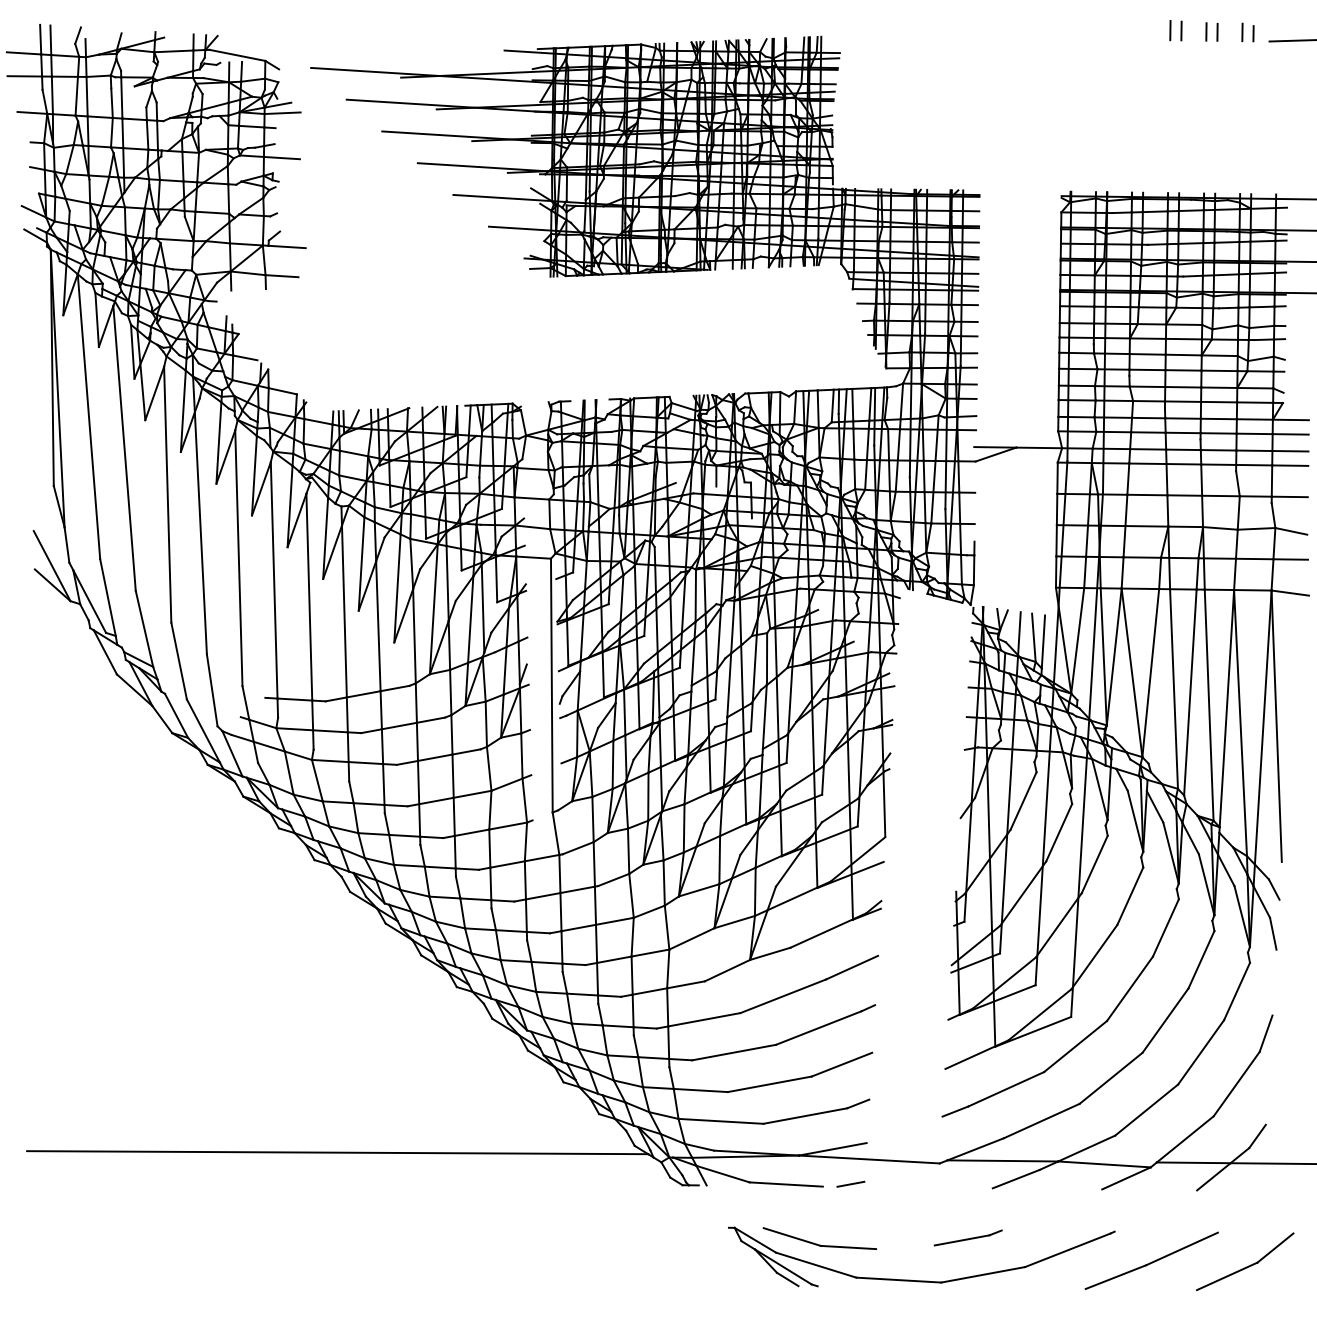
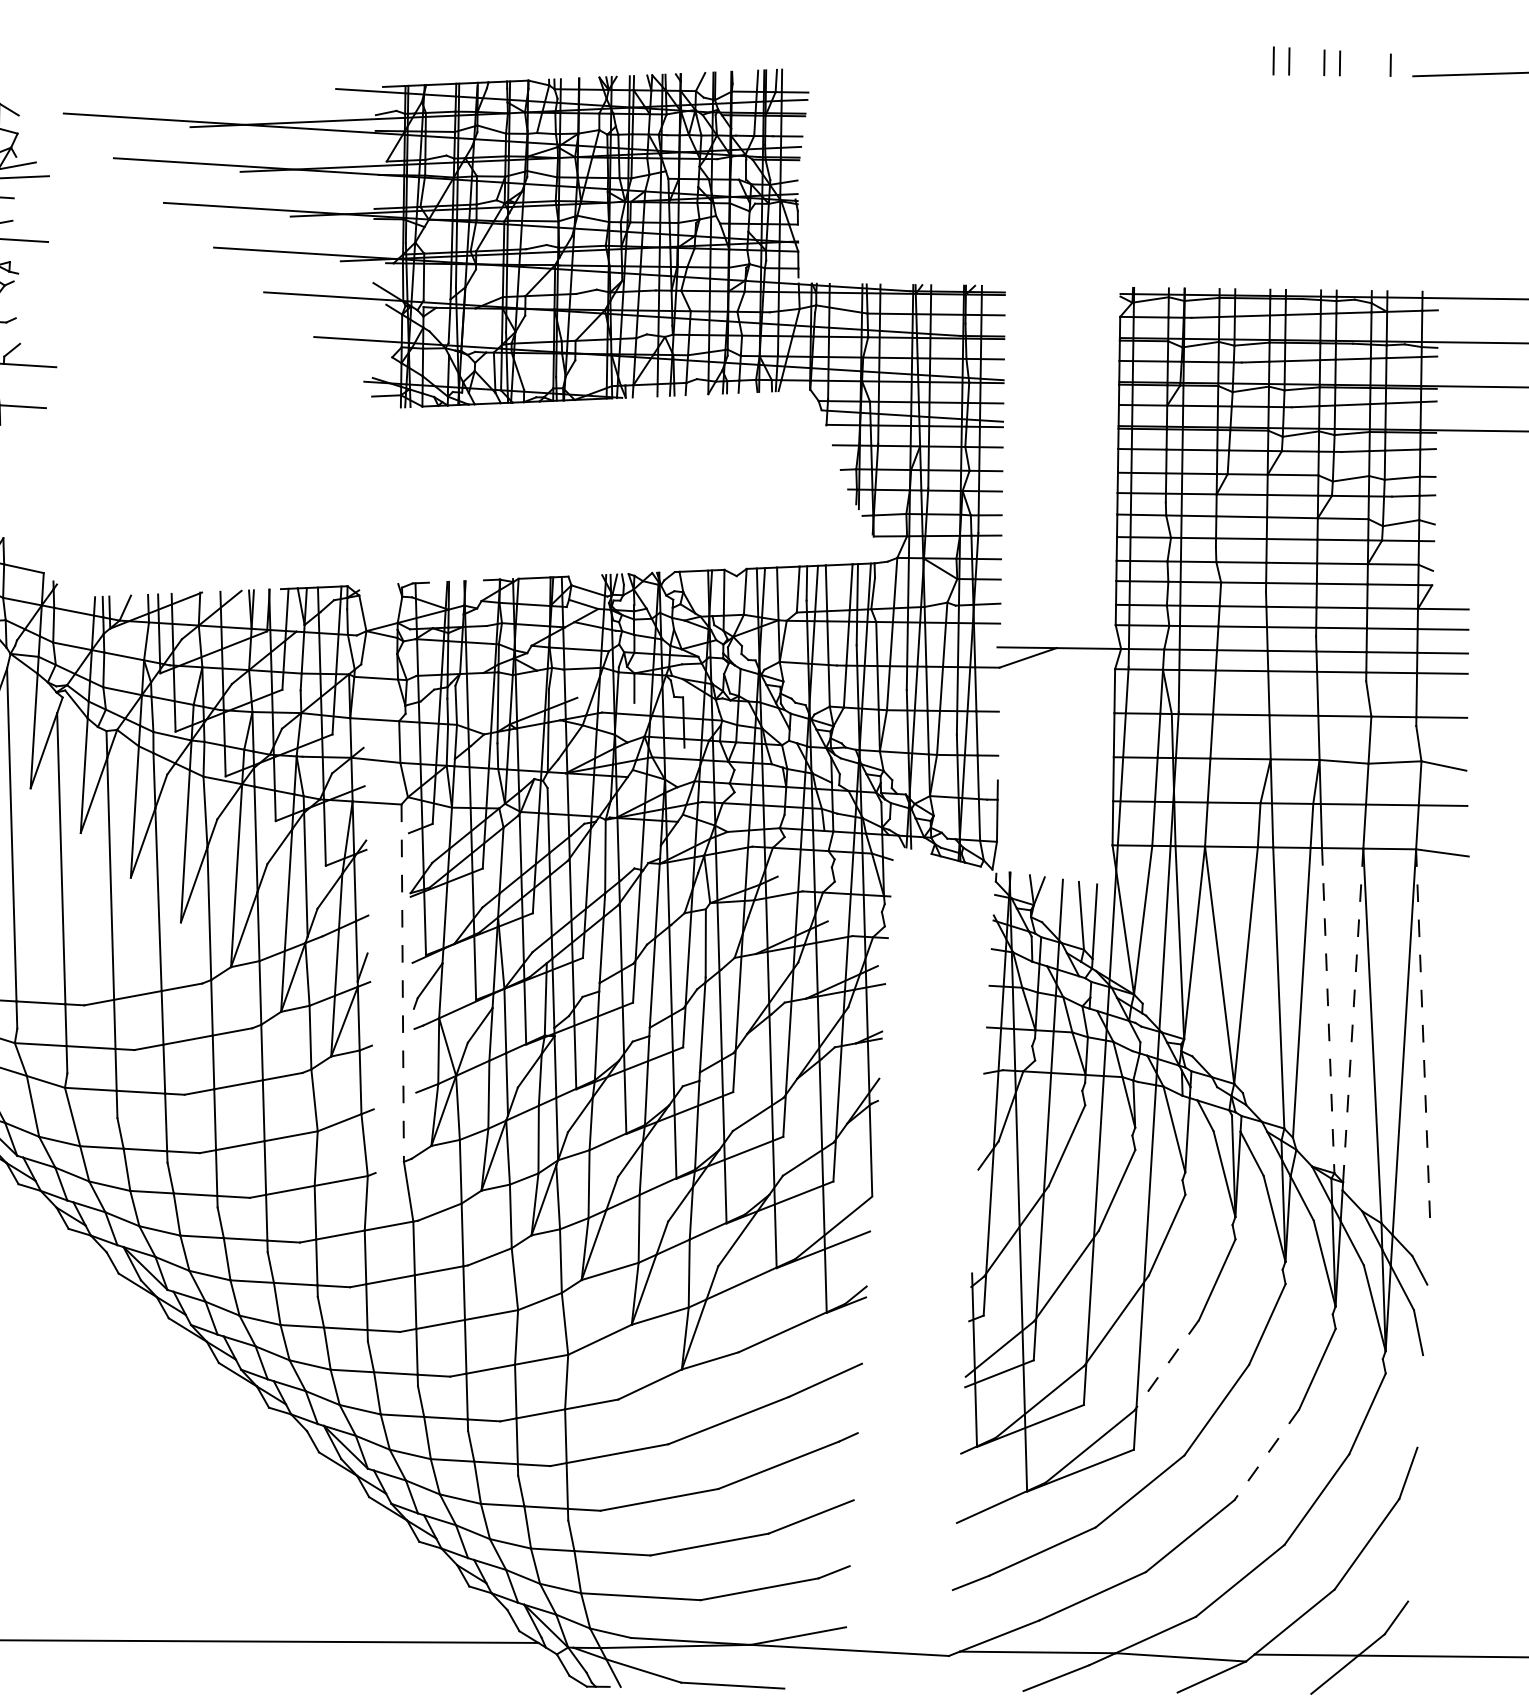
line: (1242, 31) -> (1375, 62), removed
line: (551, 685) -> (402, 983), solid -> dashed
line: (1209, 705) -> (1328, 1011), solid -> dashed
line: (1226, 708) -> (1352, 1015), solid -> dashed
line: (1276, 726) -> (1423, 1040), solid -> dashed
line: (1094, 957) -> (1166, 1366), solid -> dashed
line: (1165, 1020) -> (1266, 1454), solid -> dashed
line: (850, 1183) -> (823, 1684), removed

